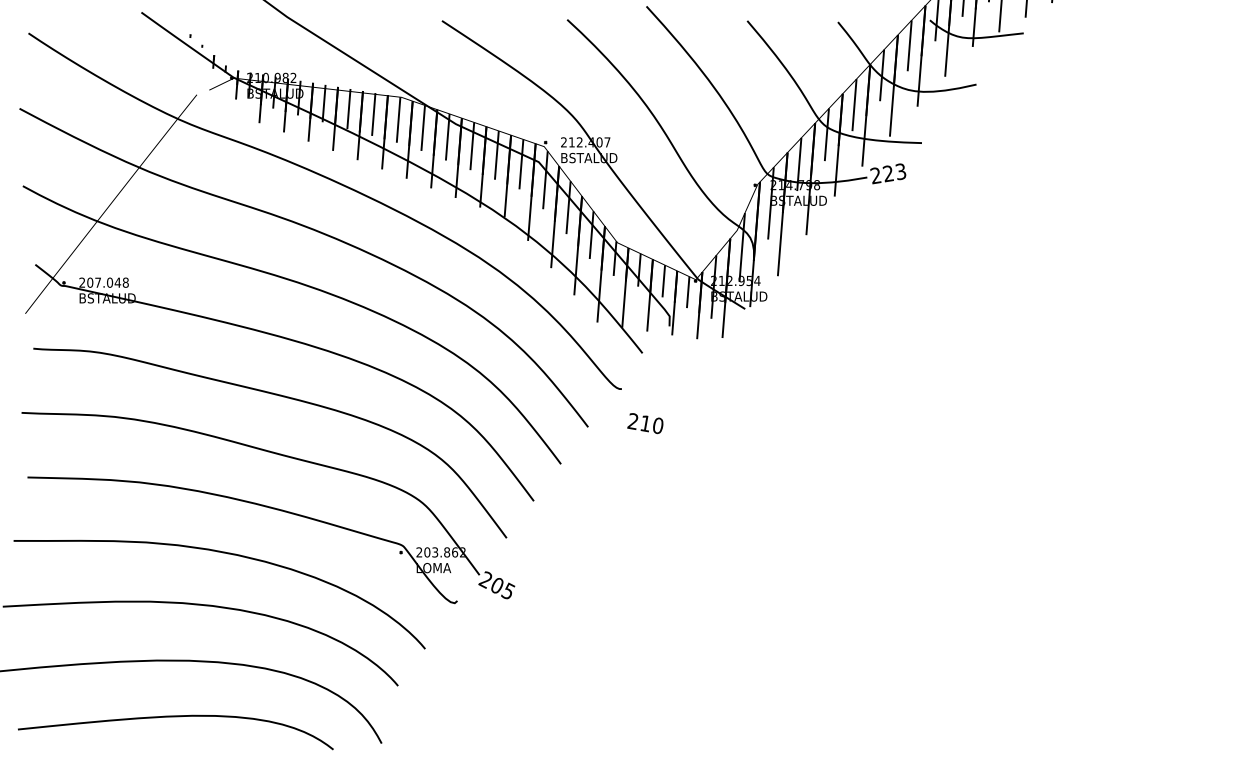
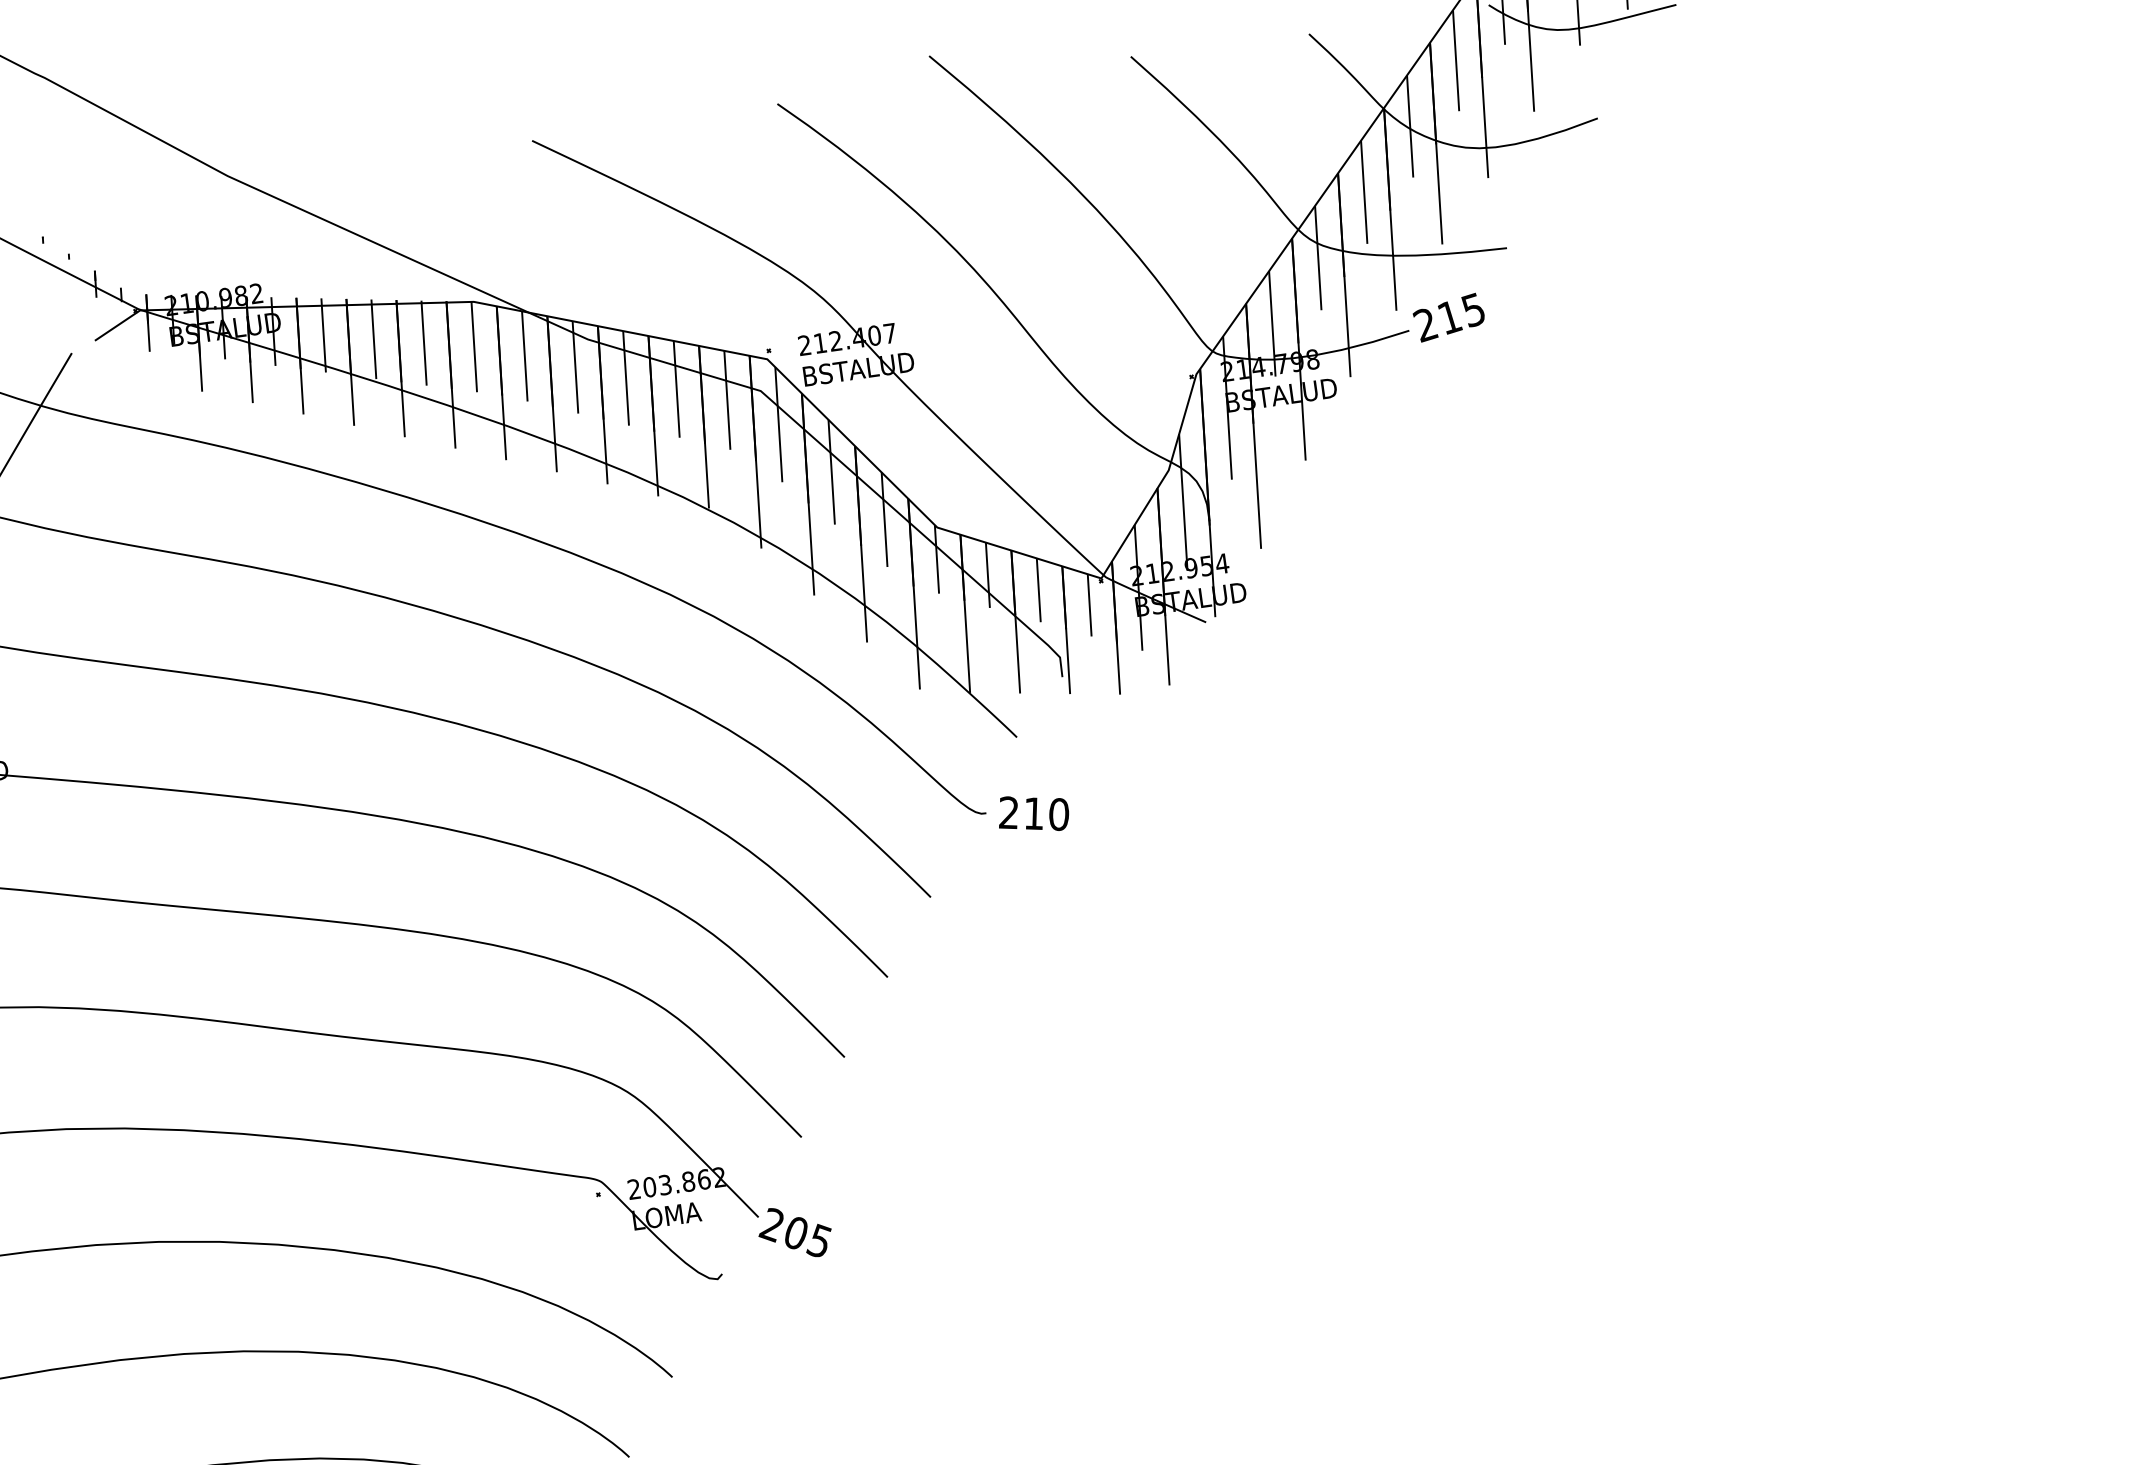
text: (894, 172) -> (1461, 313), 223 -> 215
text: (645, 423) -> (1033, 813), moved

